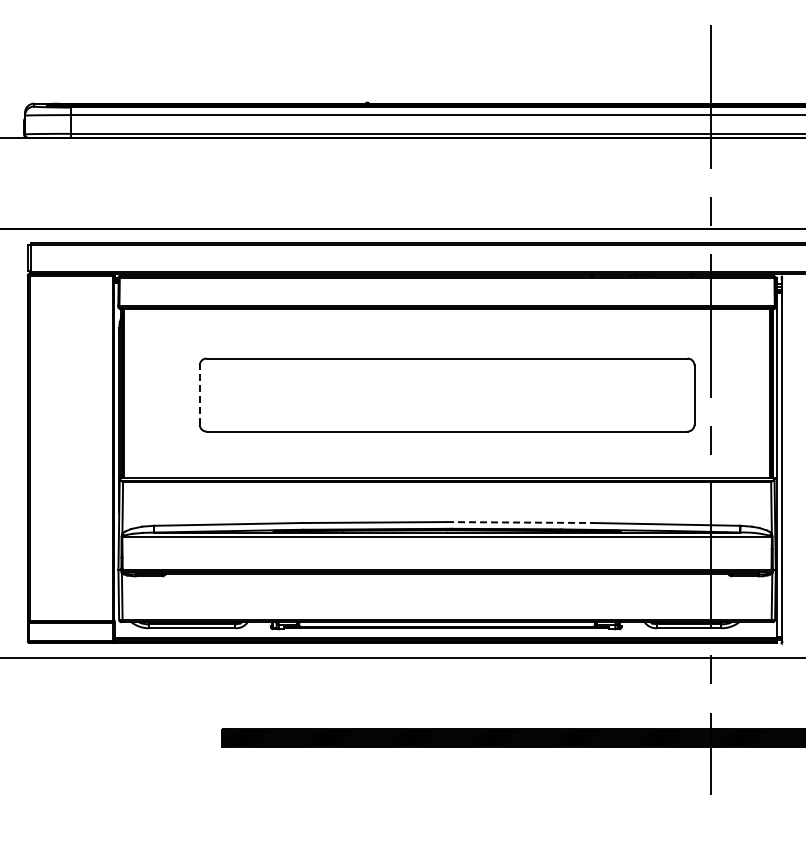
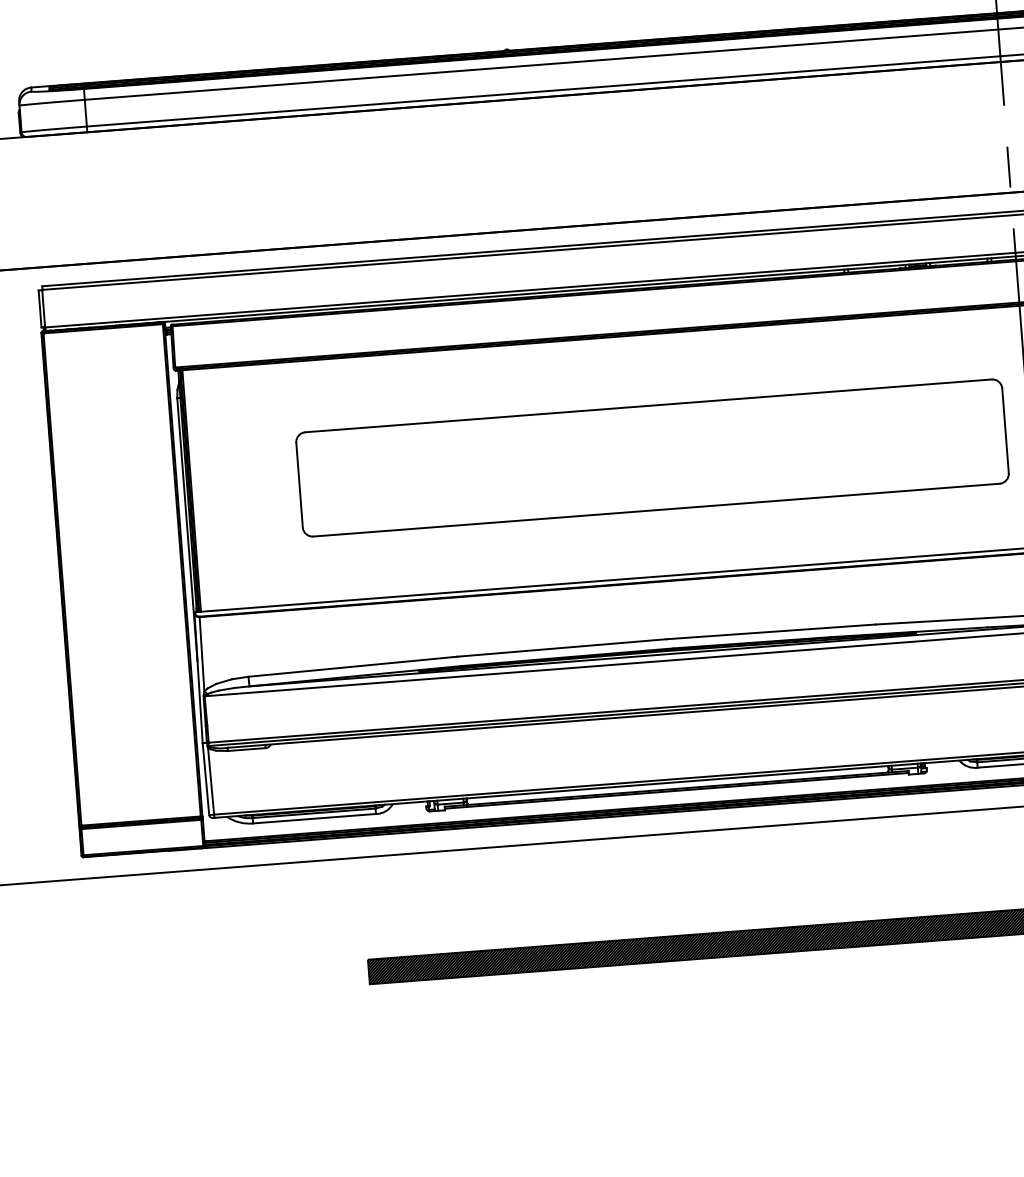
line: (199, 395) -> (299, 485), dashed -> solid
line: (520, 522) -> (771, 631), dashed -> solid

